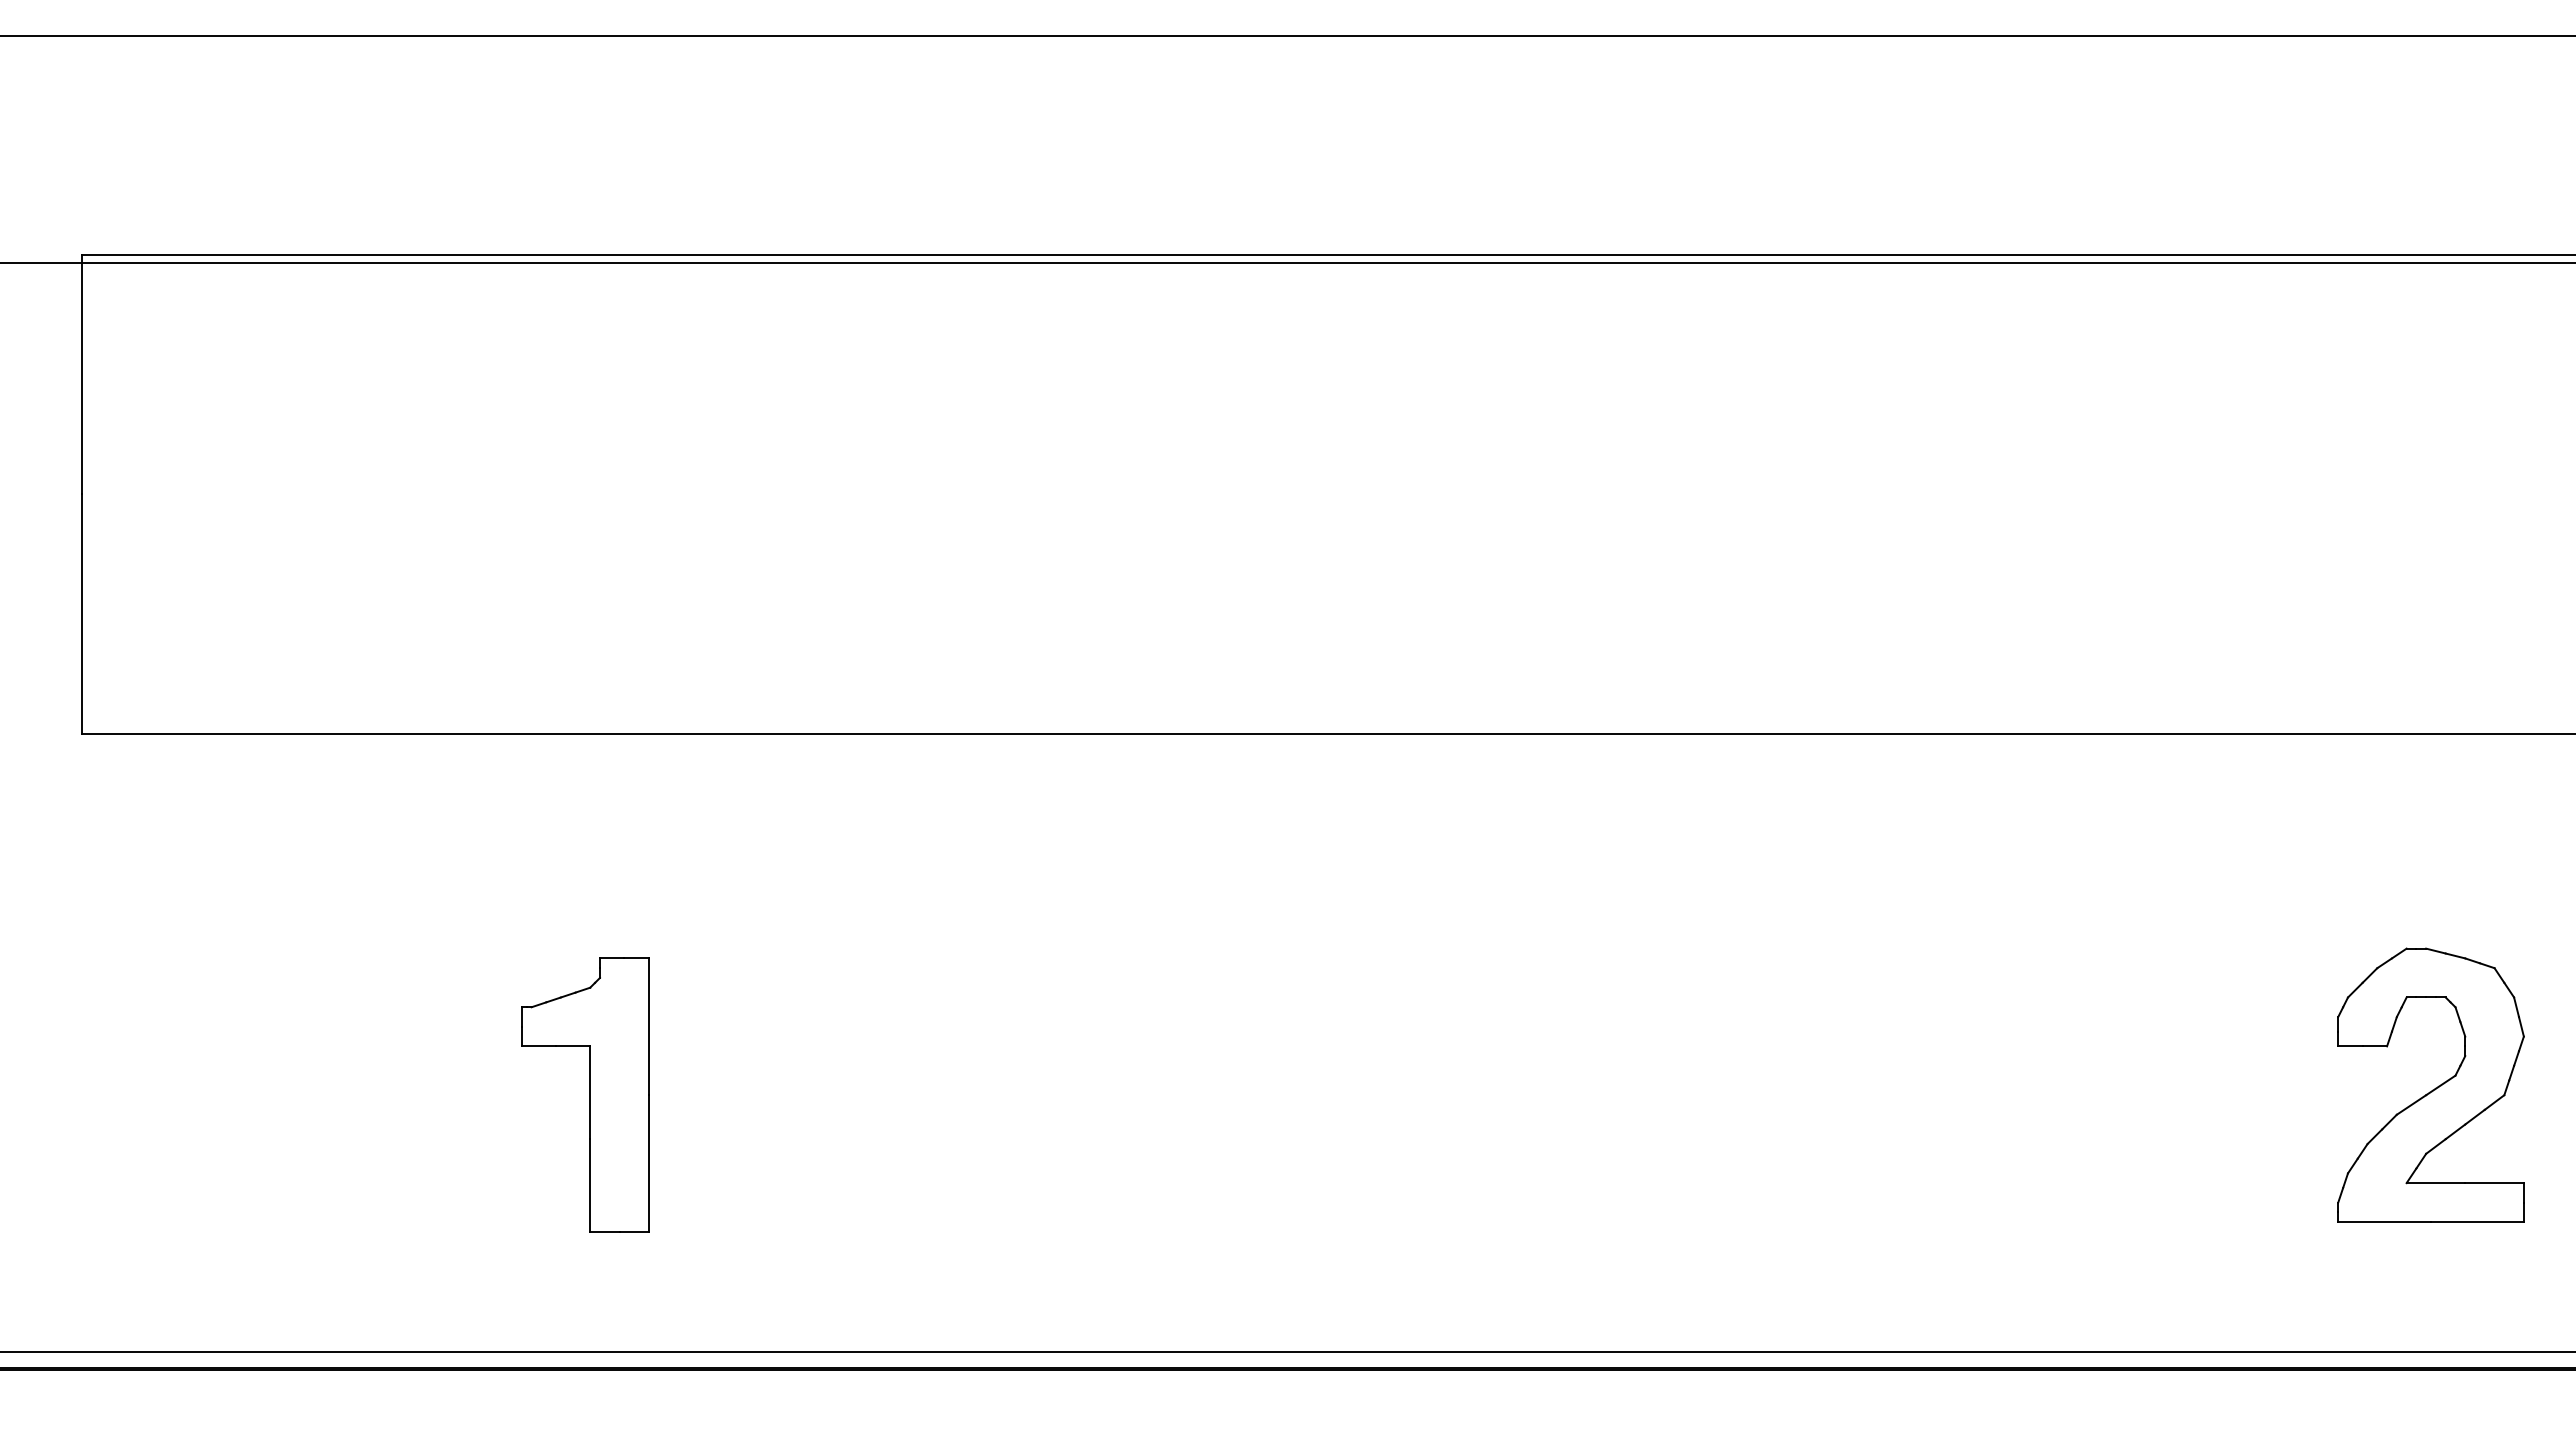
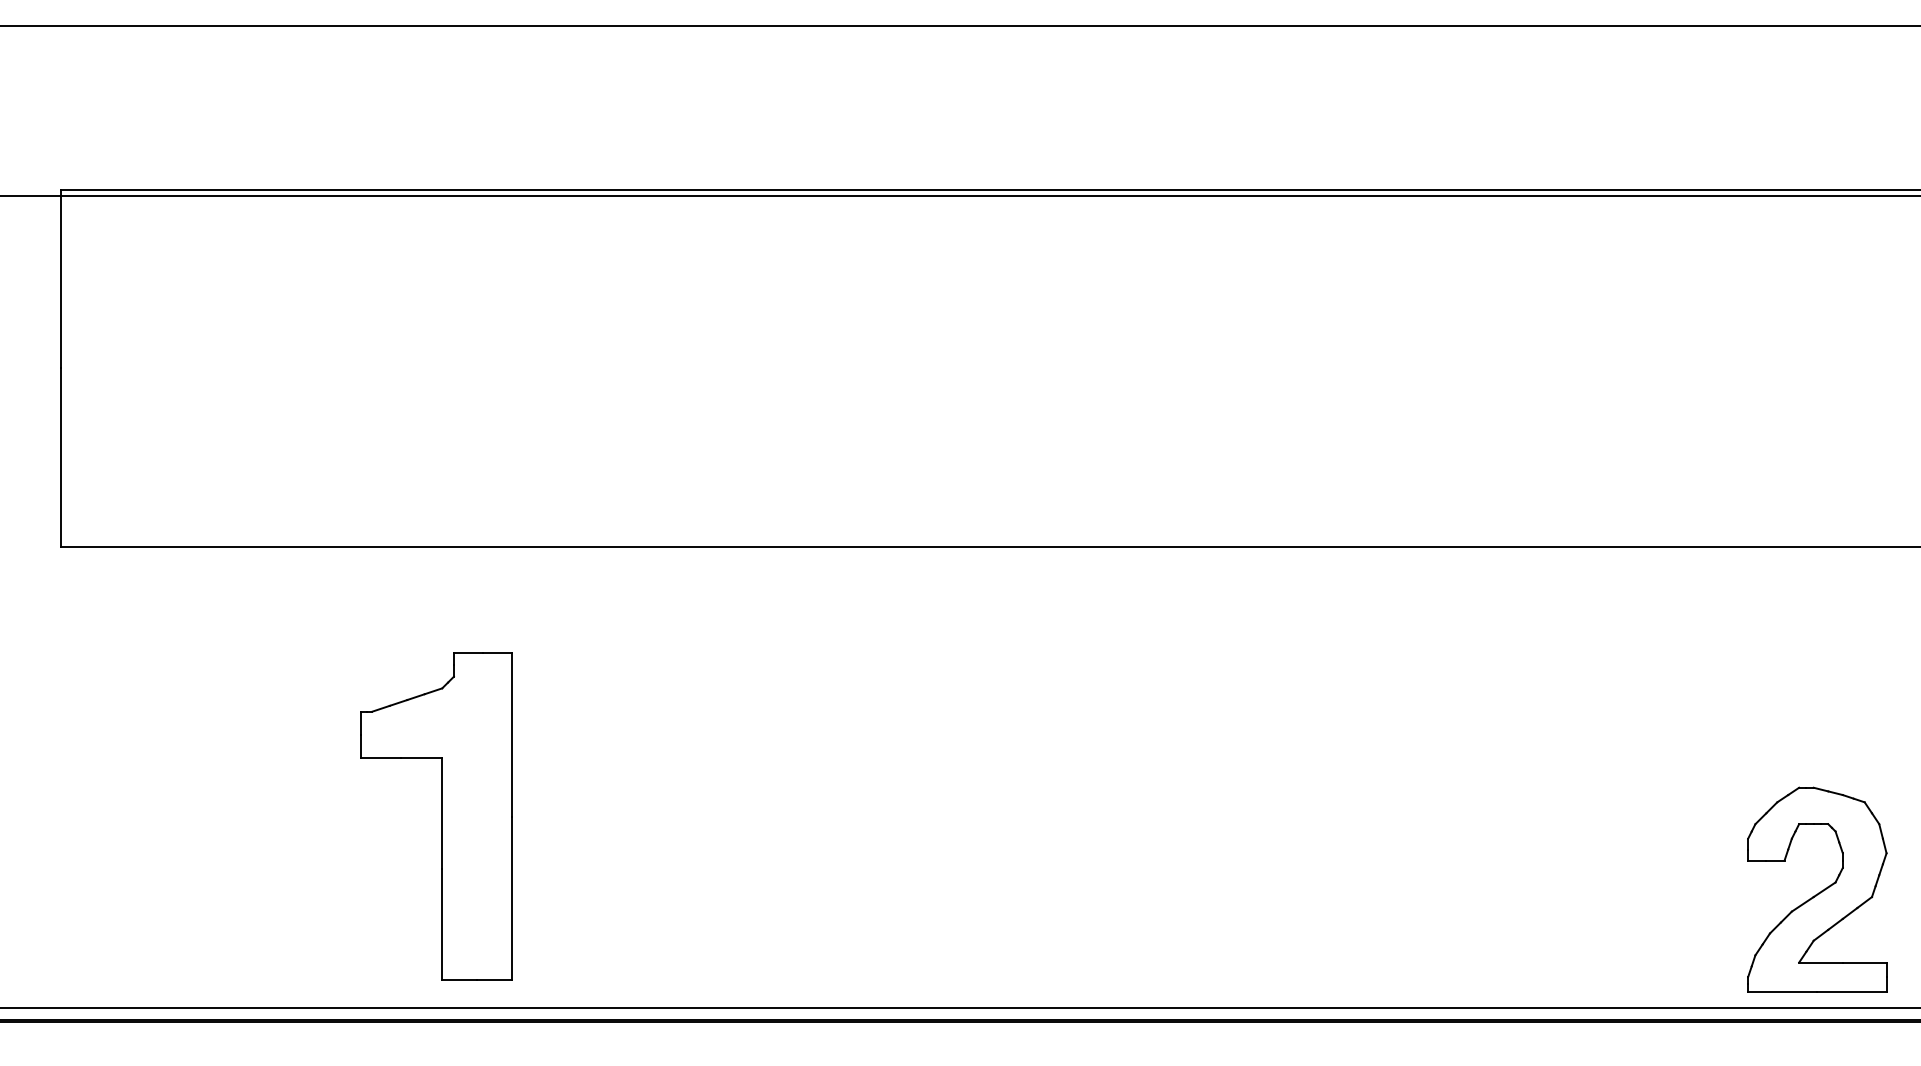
part: (2430, 1084) -> (1816, 889), moved
part: (585, 1094) -> (436, 815), size x1.6

